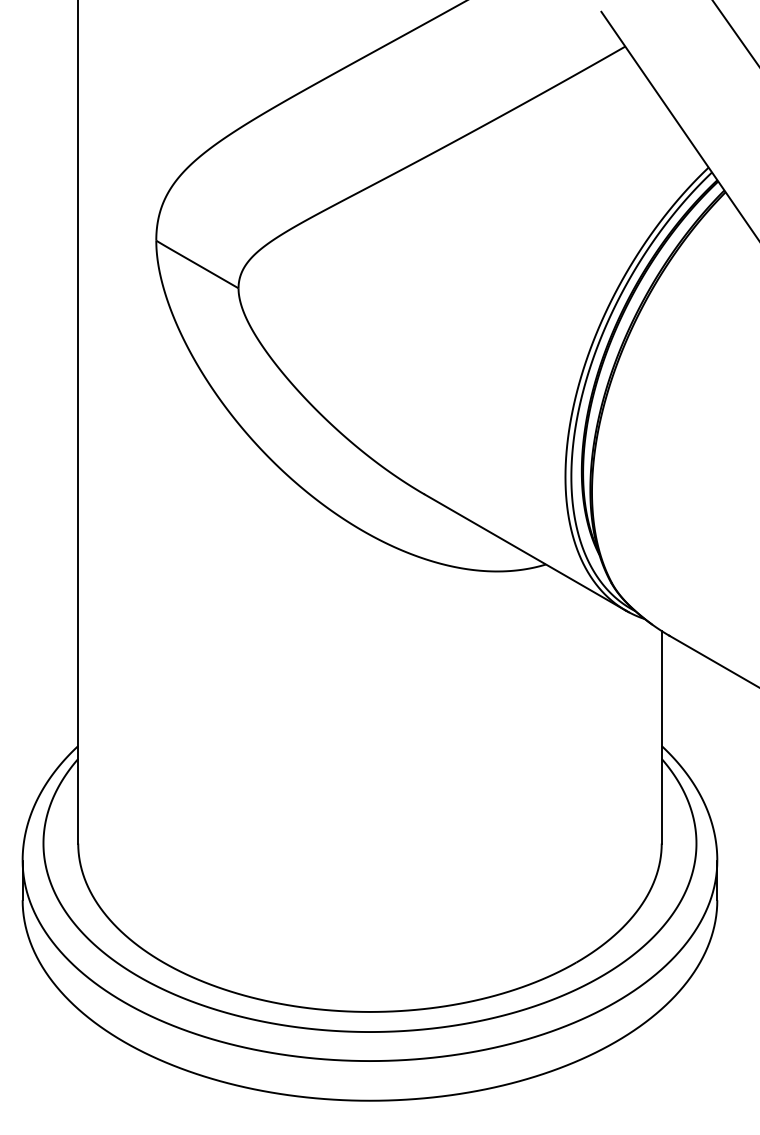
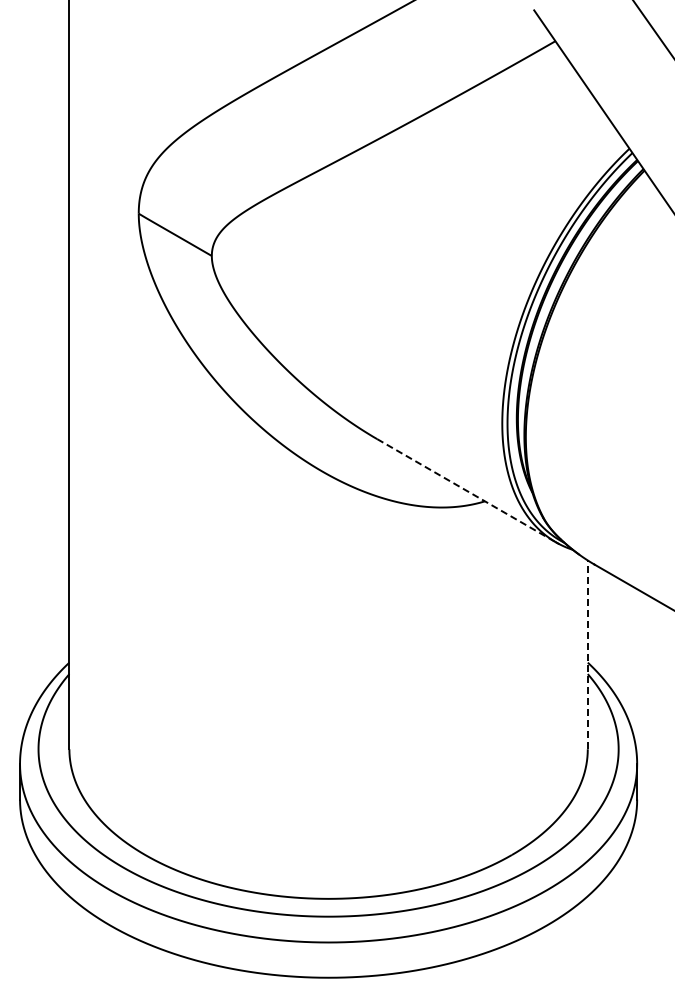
line: (526, 552) -> (467, 490), solid -> dashed
line: (661, 736) -> (587, 654), solid -> dashed

